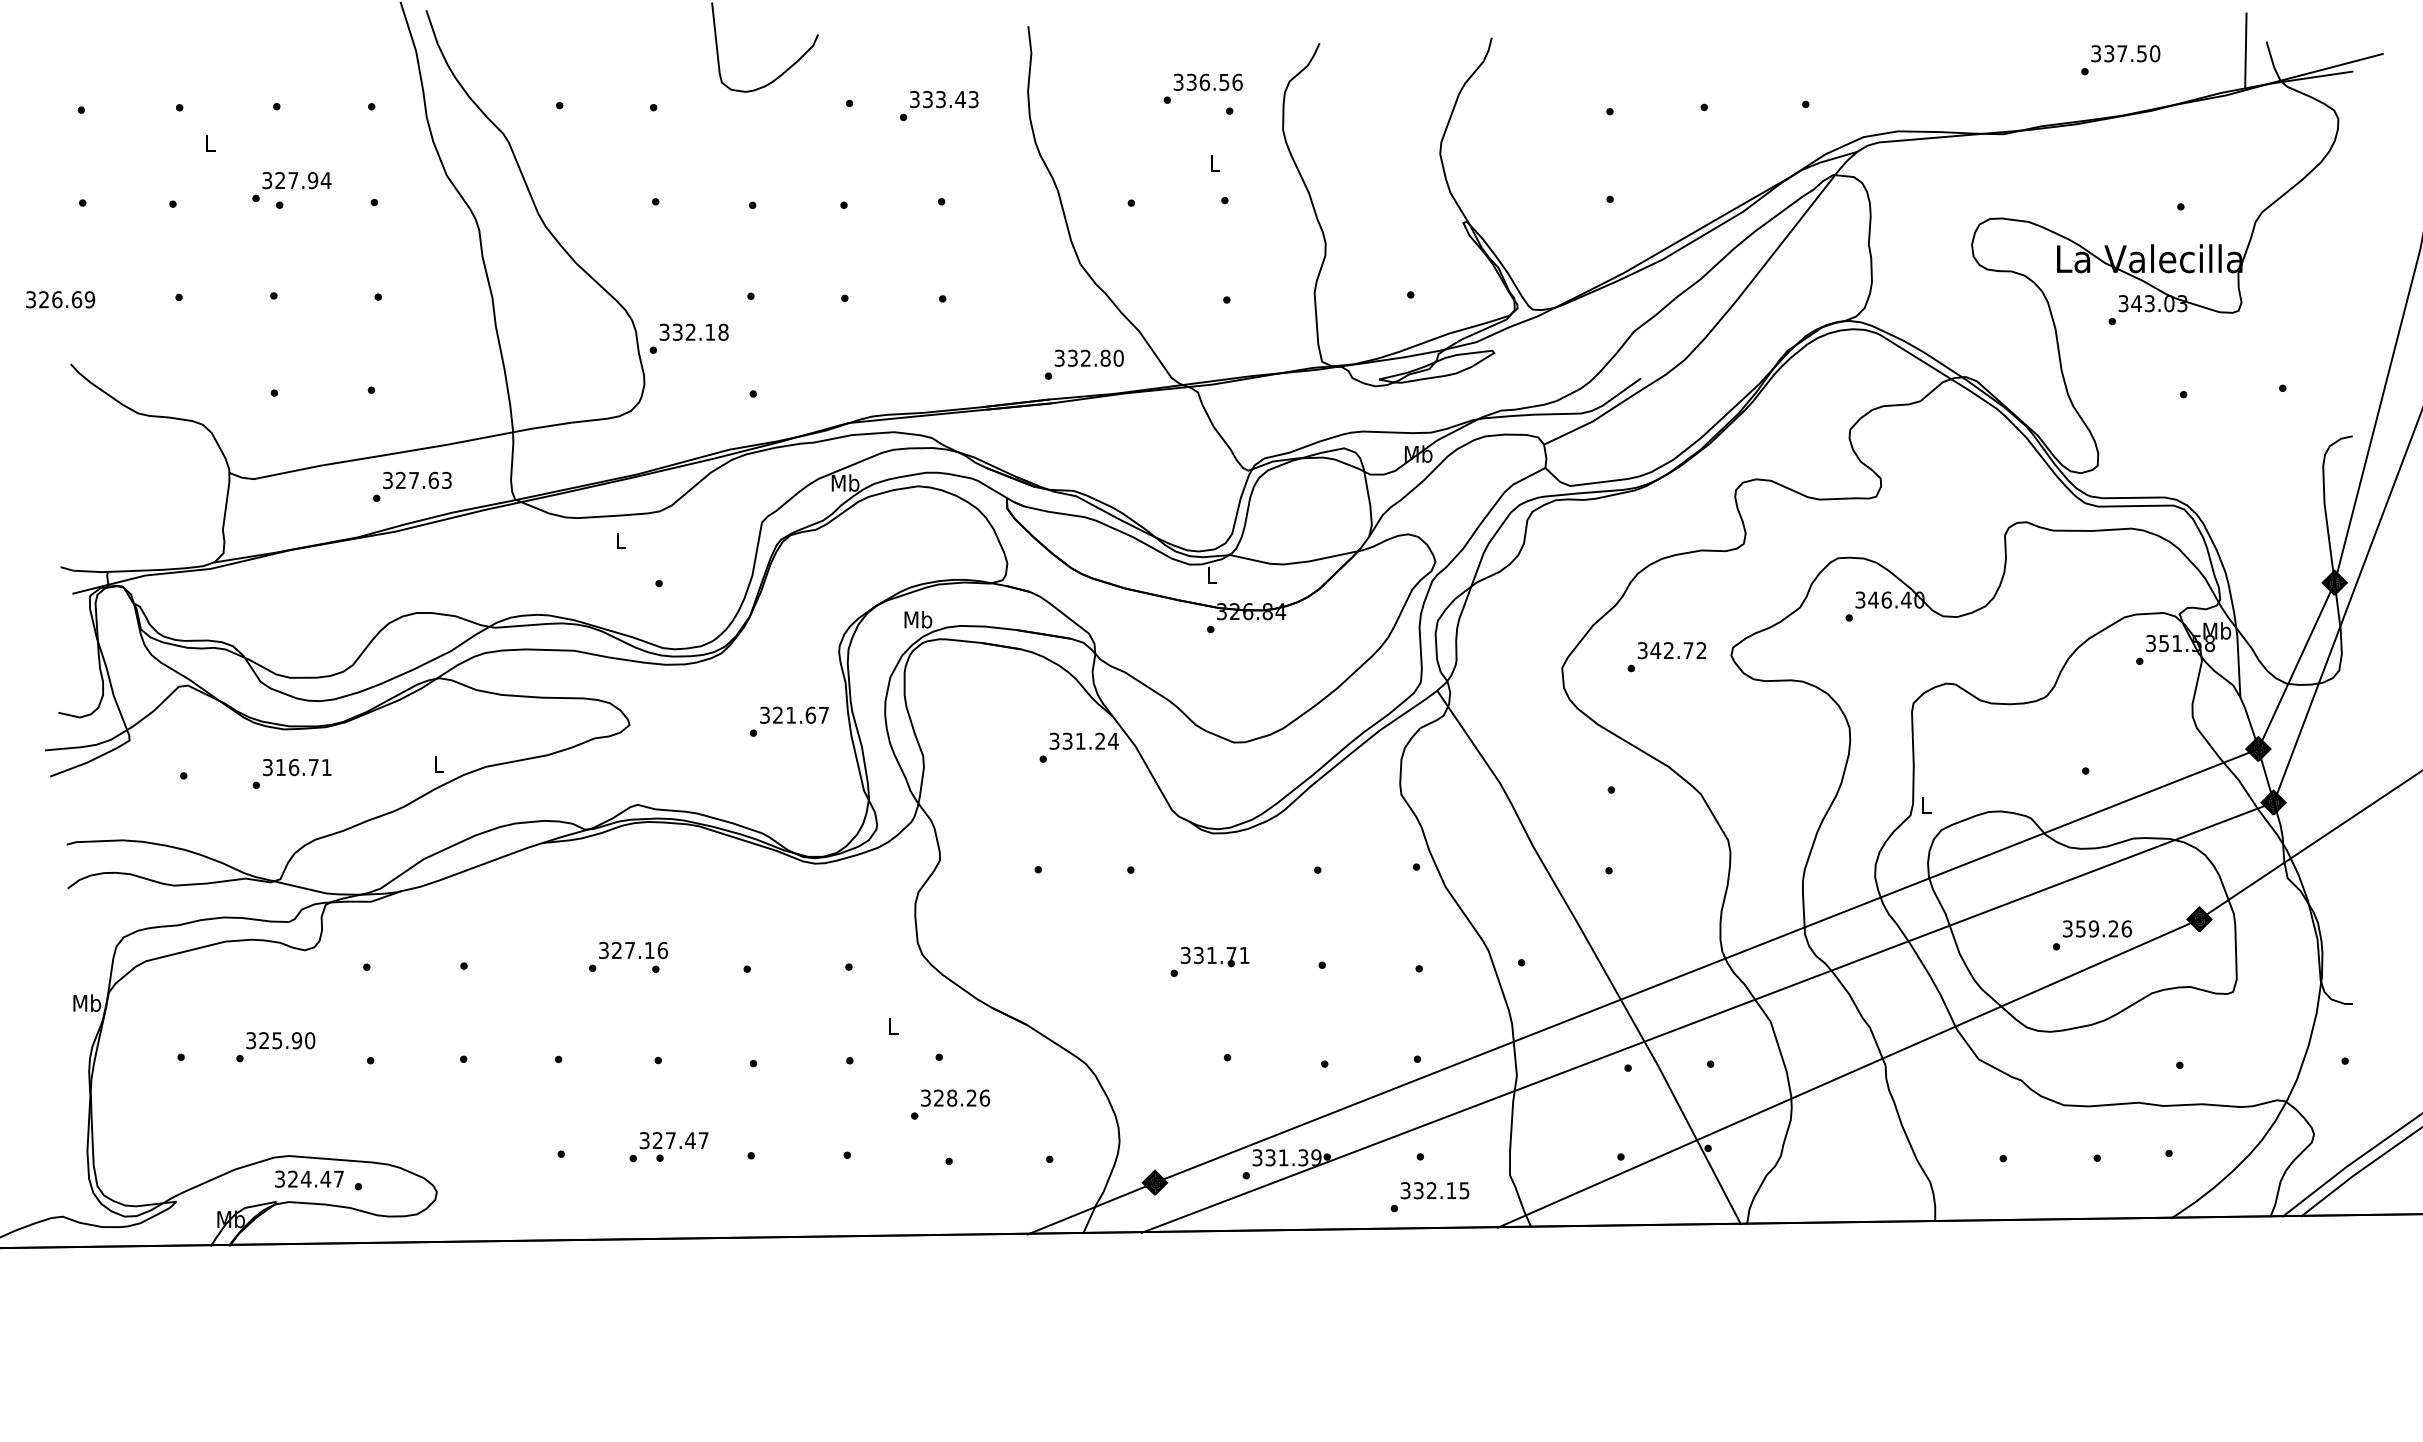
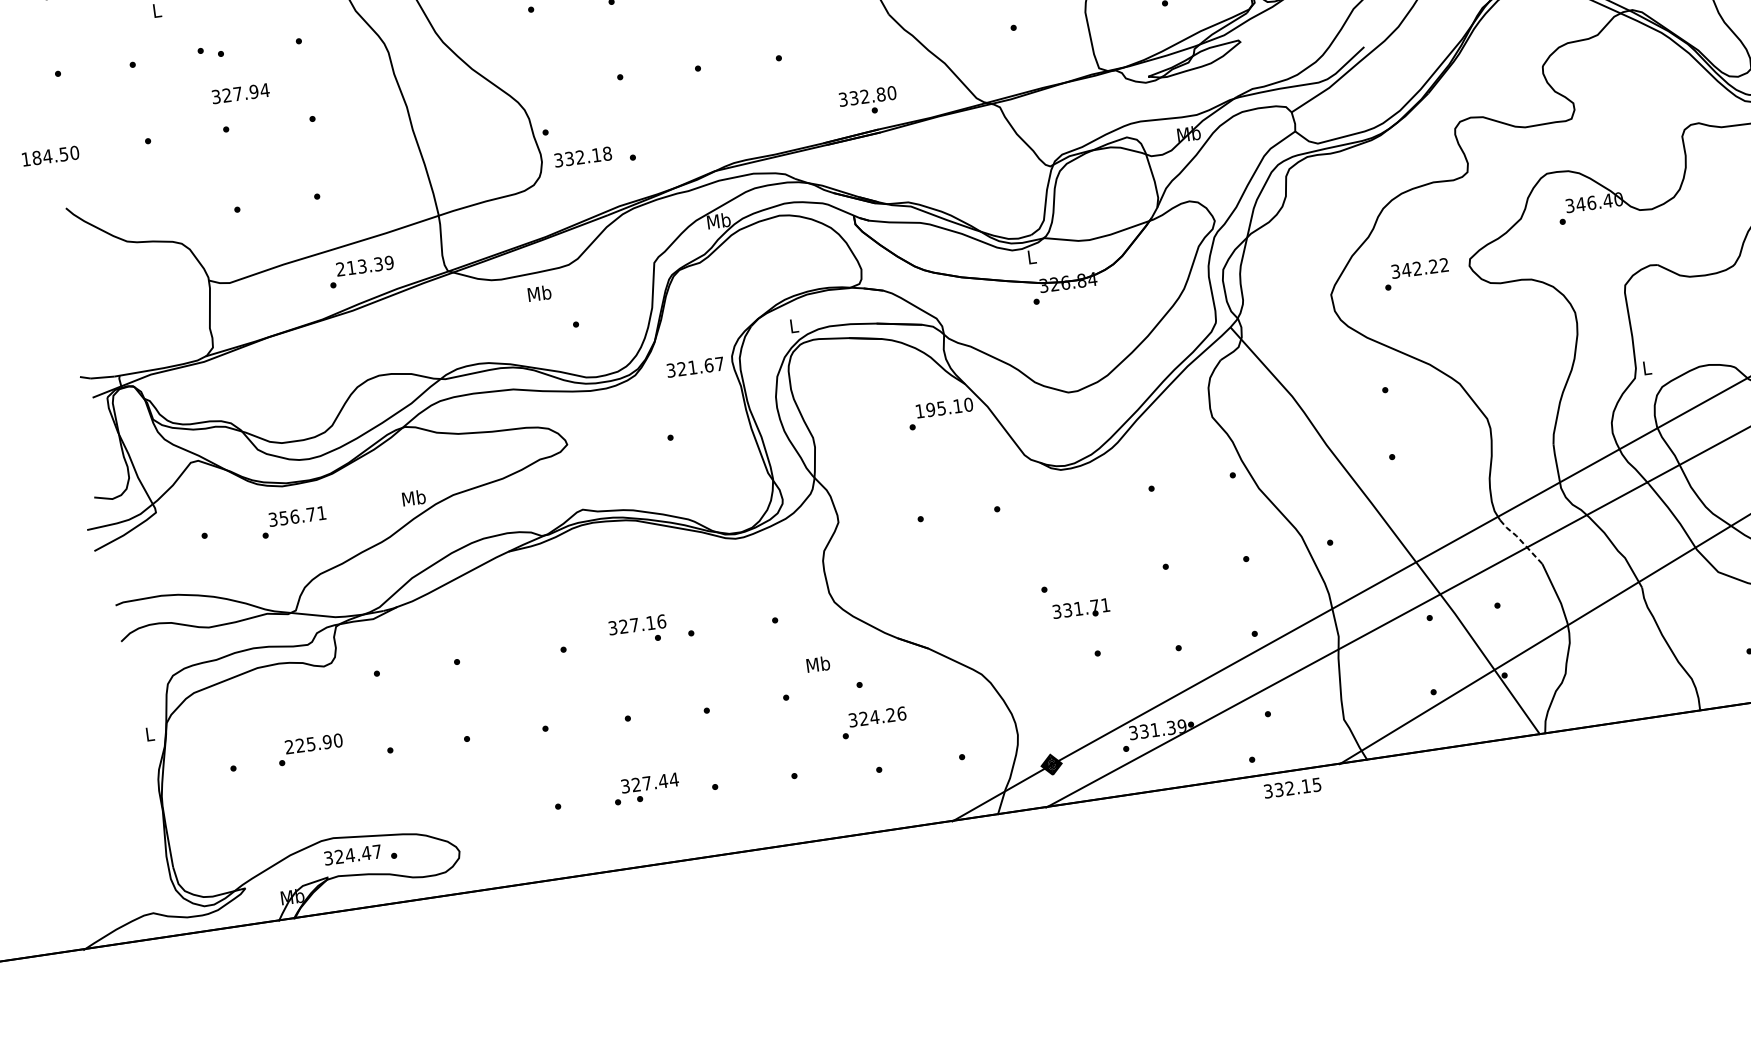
text: (296, 180) -> (240, 93), moved
text: (60, 299) -> (50, 155), 326.69 -> 184.50
text: (693, 331) -> (582, 156), moved
text: (1088, 357) -> (866, 95), moved
text: (417, 480) -> (365, 266), 327.63 -> 213.39
text: (620, 540) -> (539, 293), L -> Mb
text: (918, 619) -> (794, 325), Mb -> L
text: (1688, 650) -> (1433, 266), 342.72 -> 342.22
text: (794, 714) -> (695, 366), moved
text: (1083, 740) -> (943, 407), 331.24 -> 195.10
text: (438, 763) -> (413, 497), L -> Mb
text: (280, 767) -> (283, 518), 316.71 -> 356.71
text: (633, 956) -> (638, 629), moved
text: (1214, 956) -> (1080, 609), moved
line: (1748, 990) -> (1520, 540), solid -> dashed
text: (87, 1002) -> (150, 733), Mb -> L
text: (893, 1025) -> (818, 663), L -> Mb
text: (251, 1040) -> (289, 746), 325.90 -> 225.90
text: (951, 1097) -> (874, 716), 328.26 -> 324.26
text: (703, 1140) -> (674, 779), 327.47 -> 327.44
text: (1434, 1190) -> (1292, 787), moved

